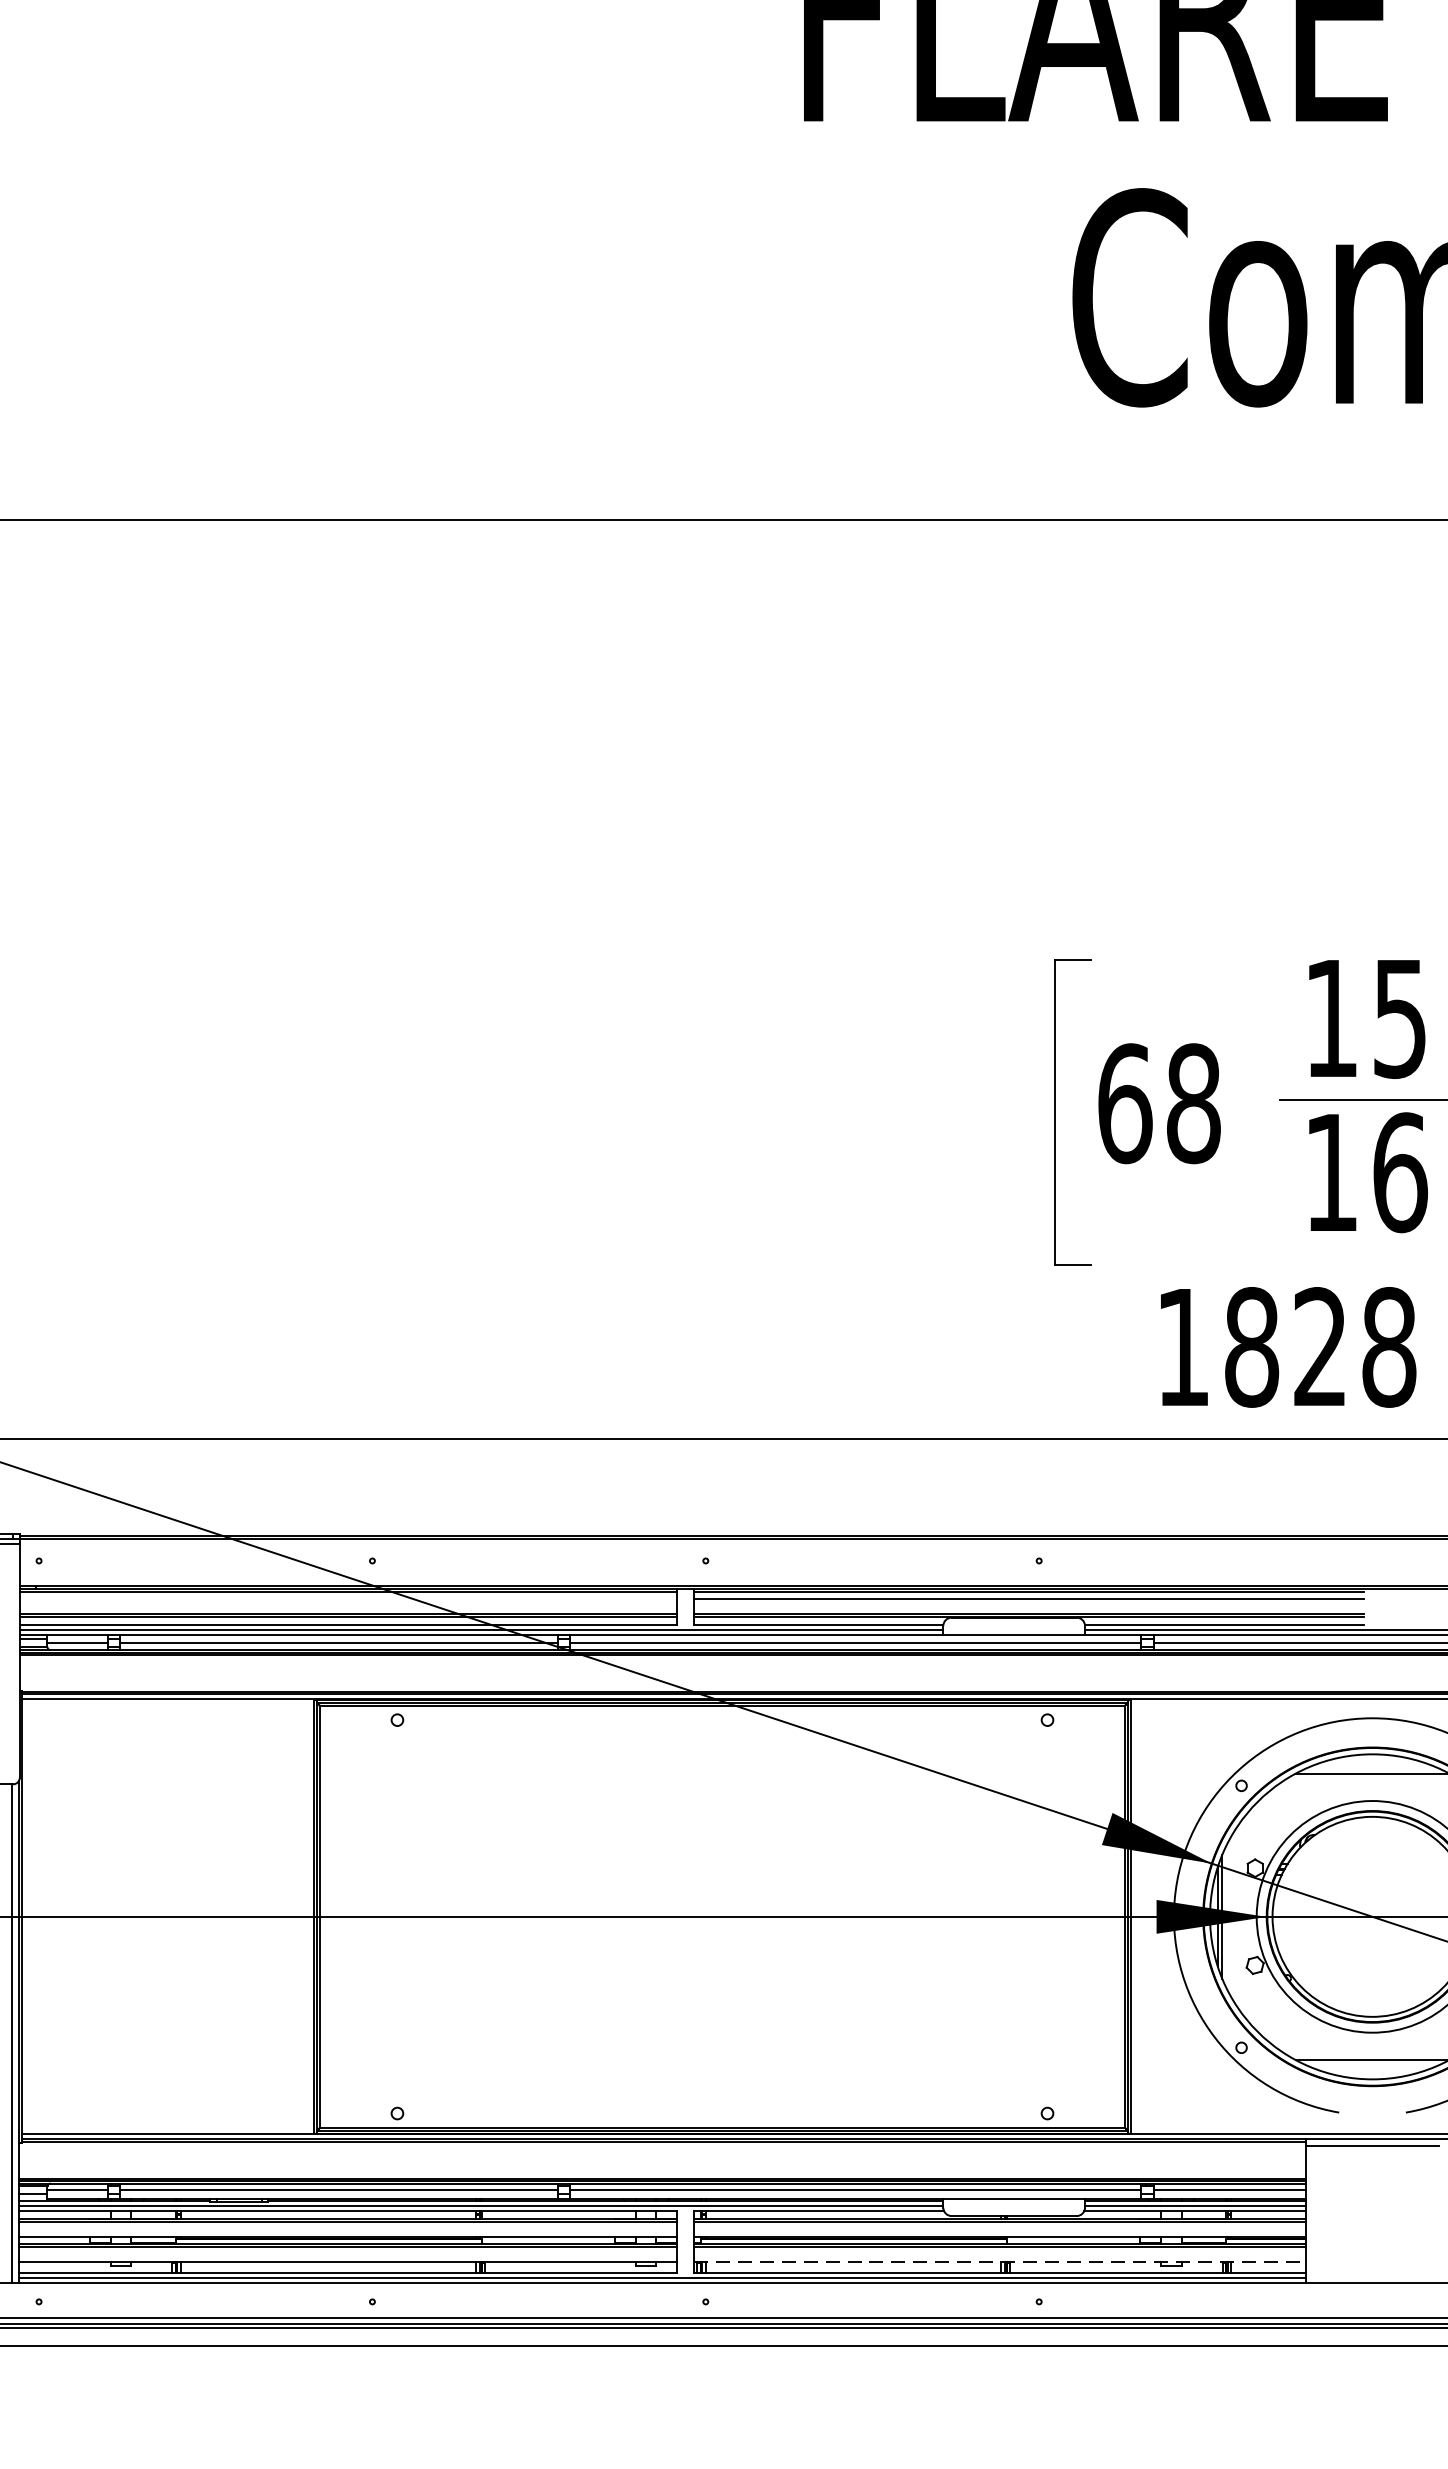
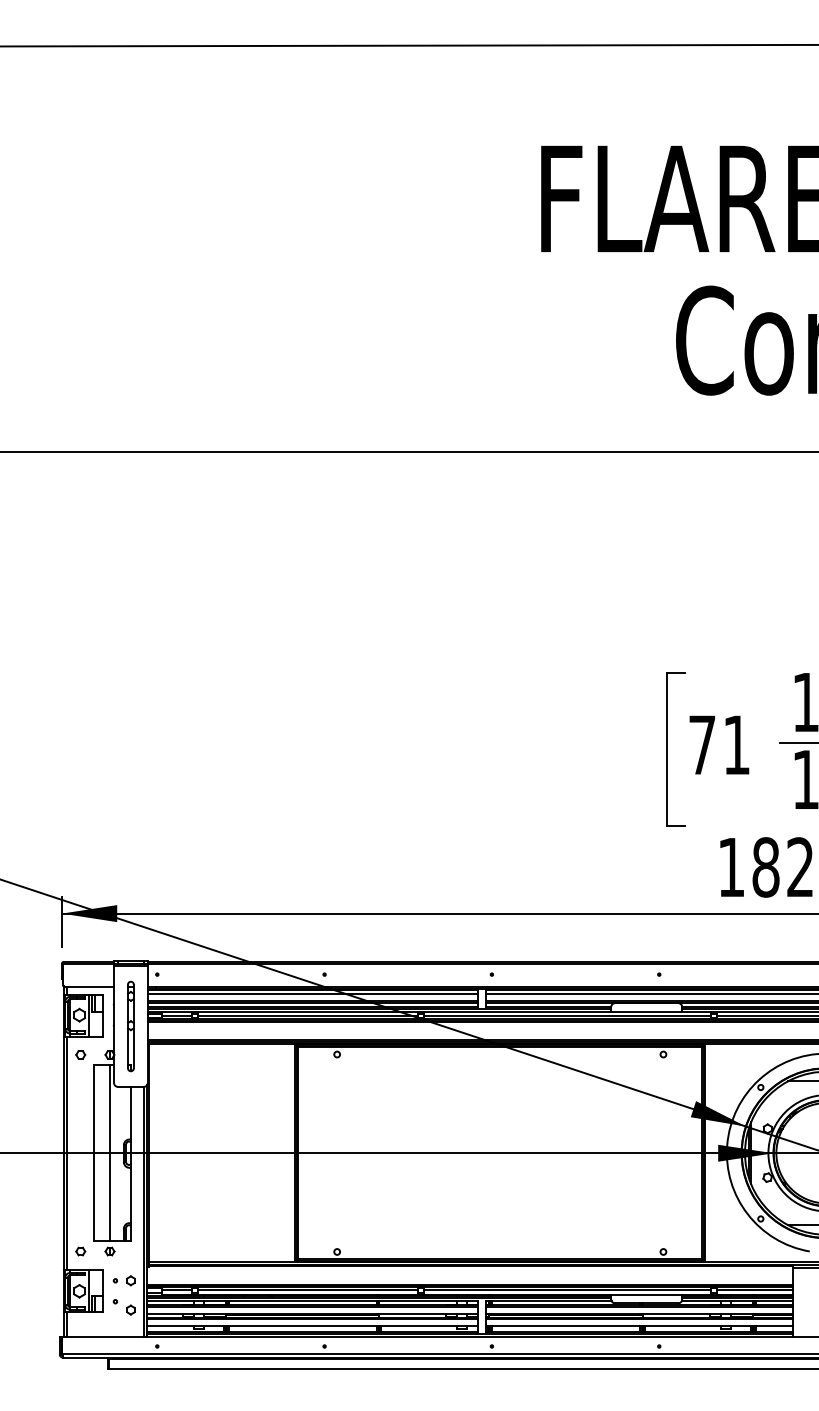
text: (1159, 1102) -> (719, 744), 68 -> 71
line: (348, 1598) -> (312, 993), added
line: (999, 2262) -> (639, 1326), dashed -> solid

